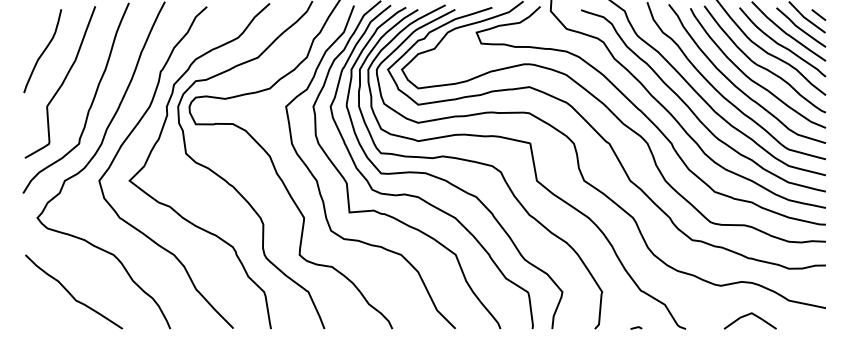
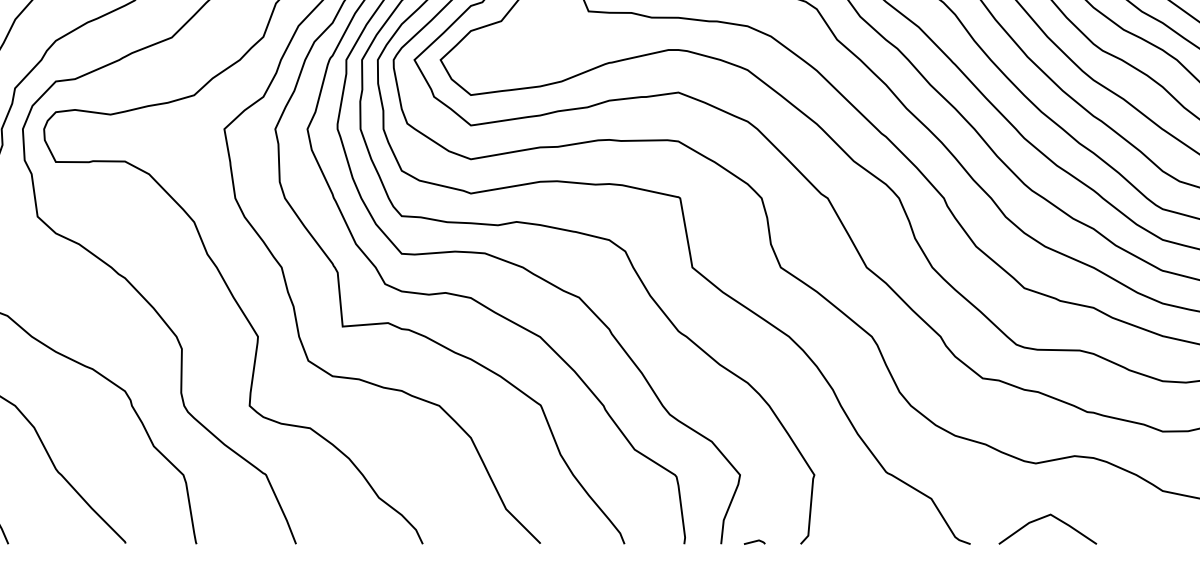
line: (749, 315) -> (1046, 518), moved
line: (636, 327) -> (755, 541), moved

